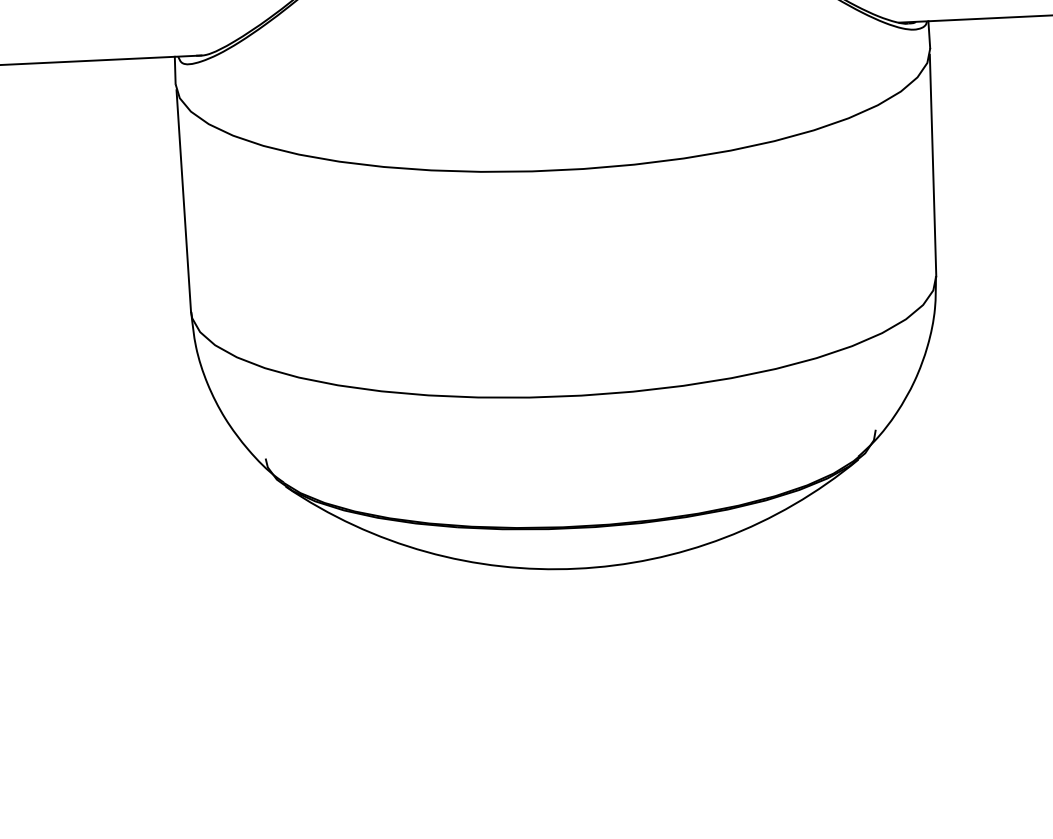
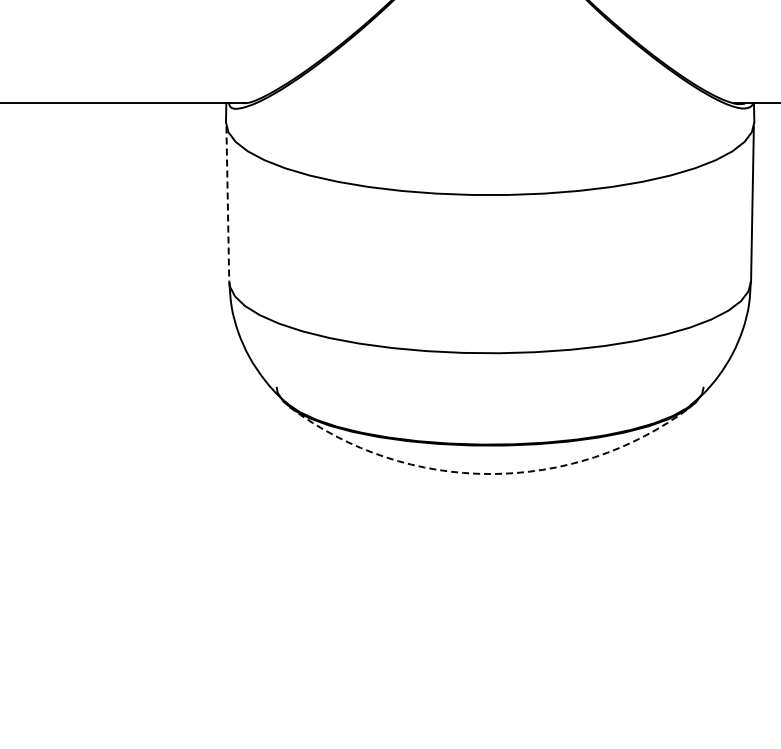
line: (183, 201) -> (227, 204), solid -> dashed
arc: (577, 569) -> (490, 474), solid -> dashed

